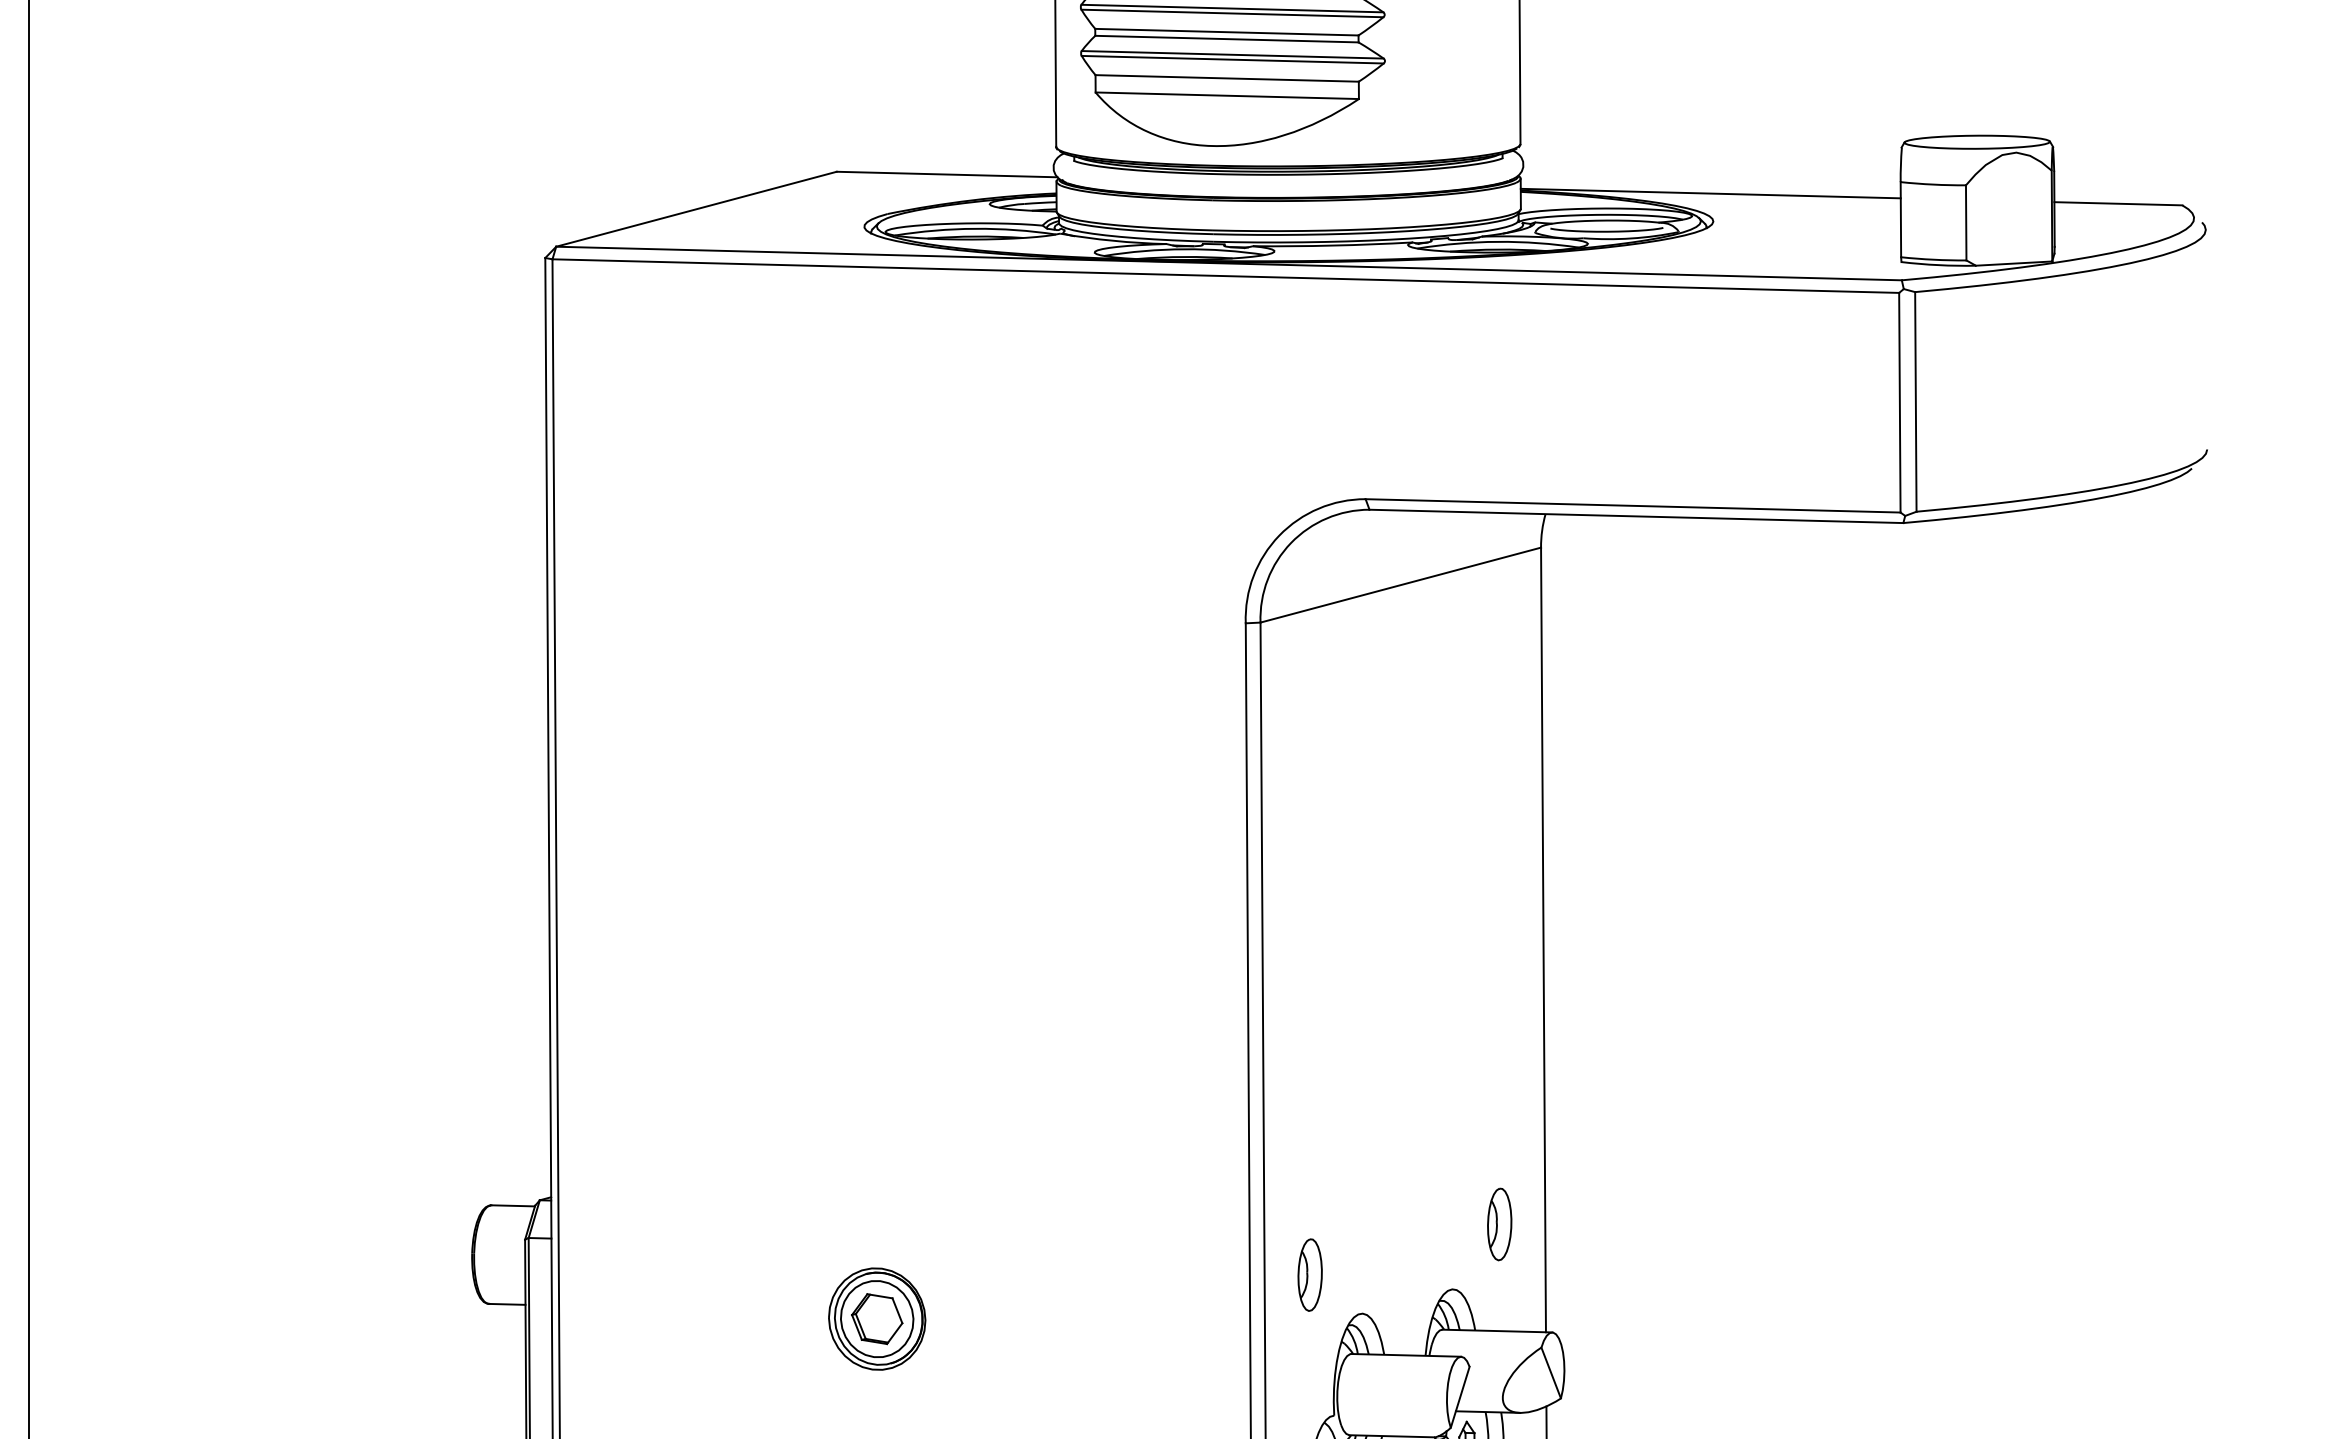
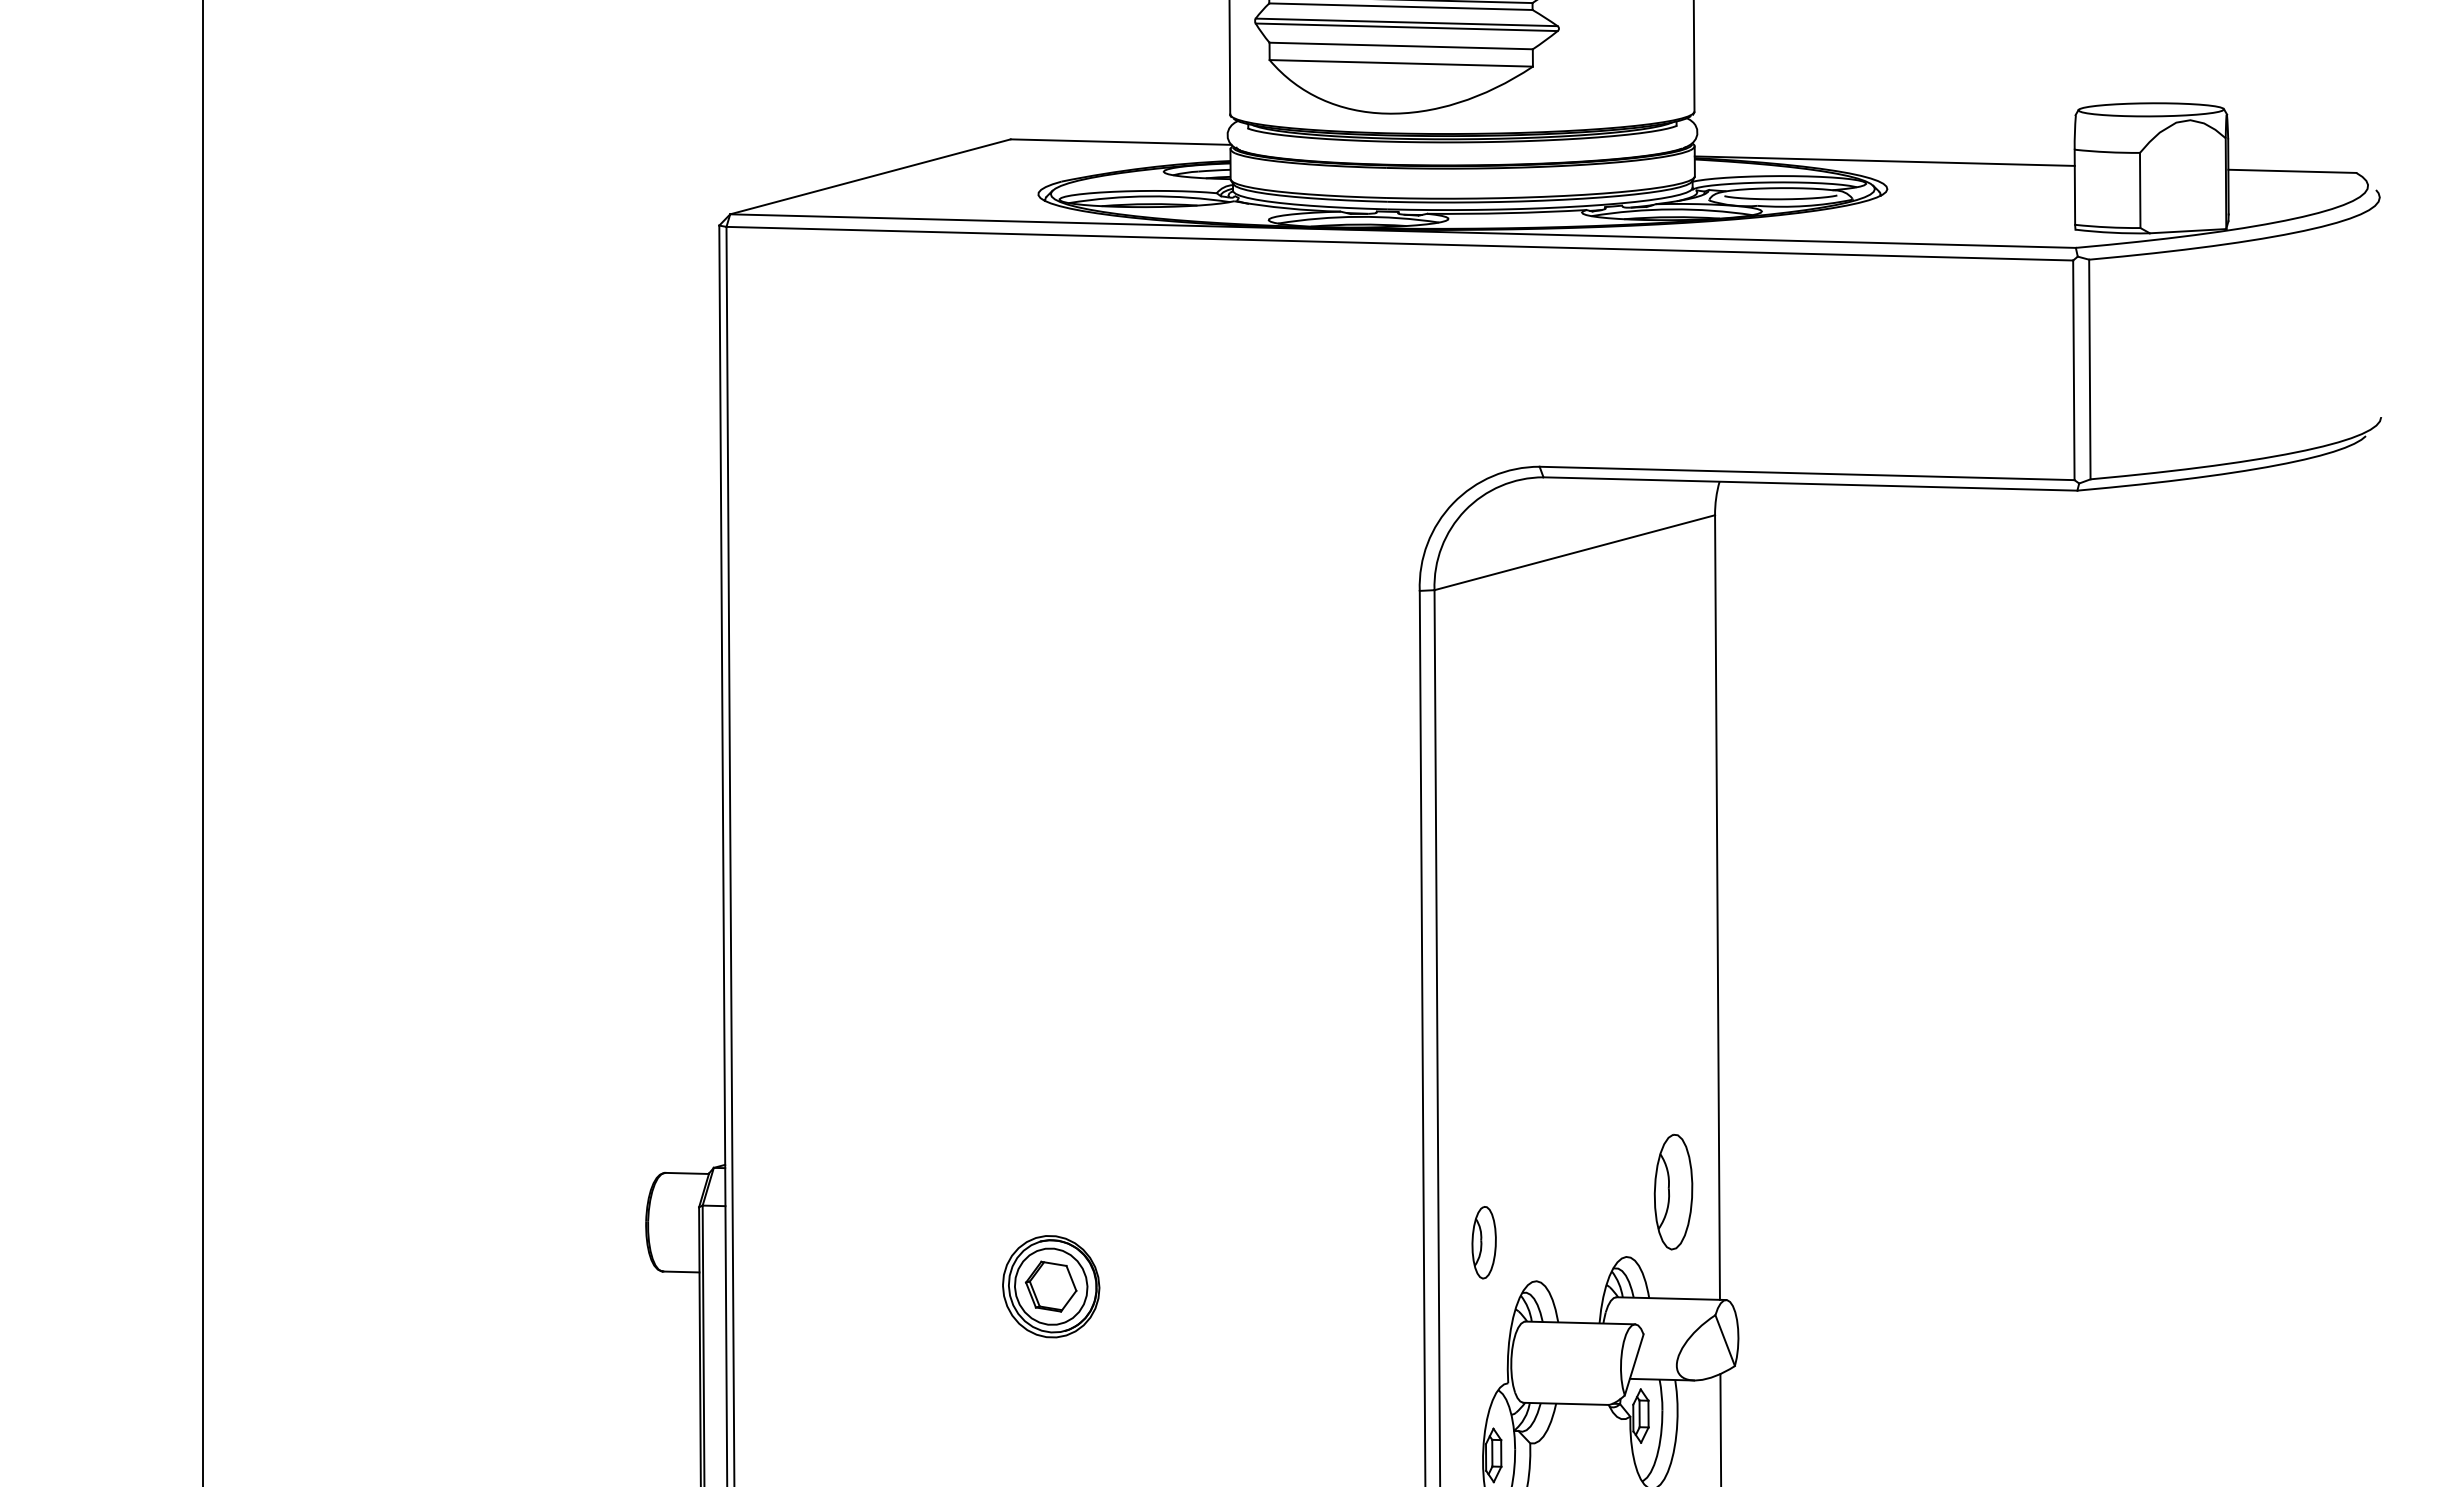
part: (1499, 1223) -> (1673, 1191), size x1.6

